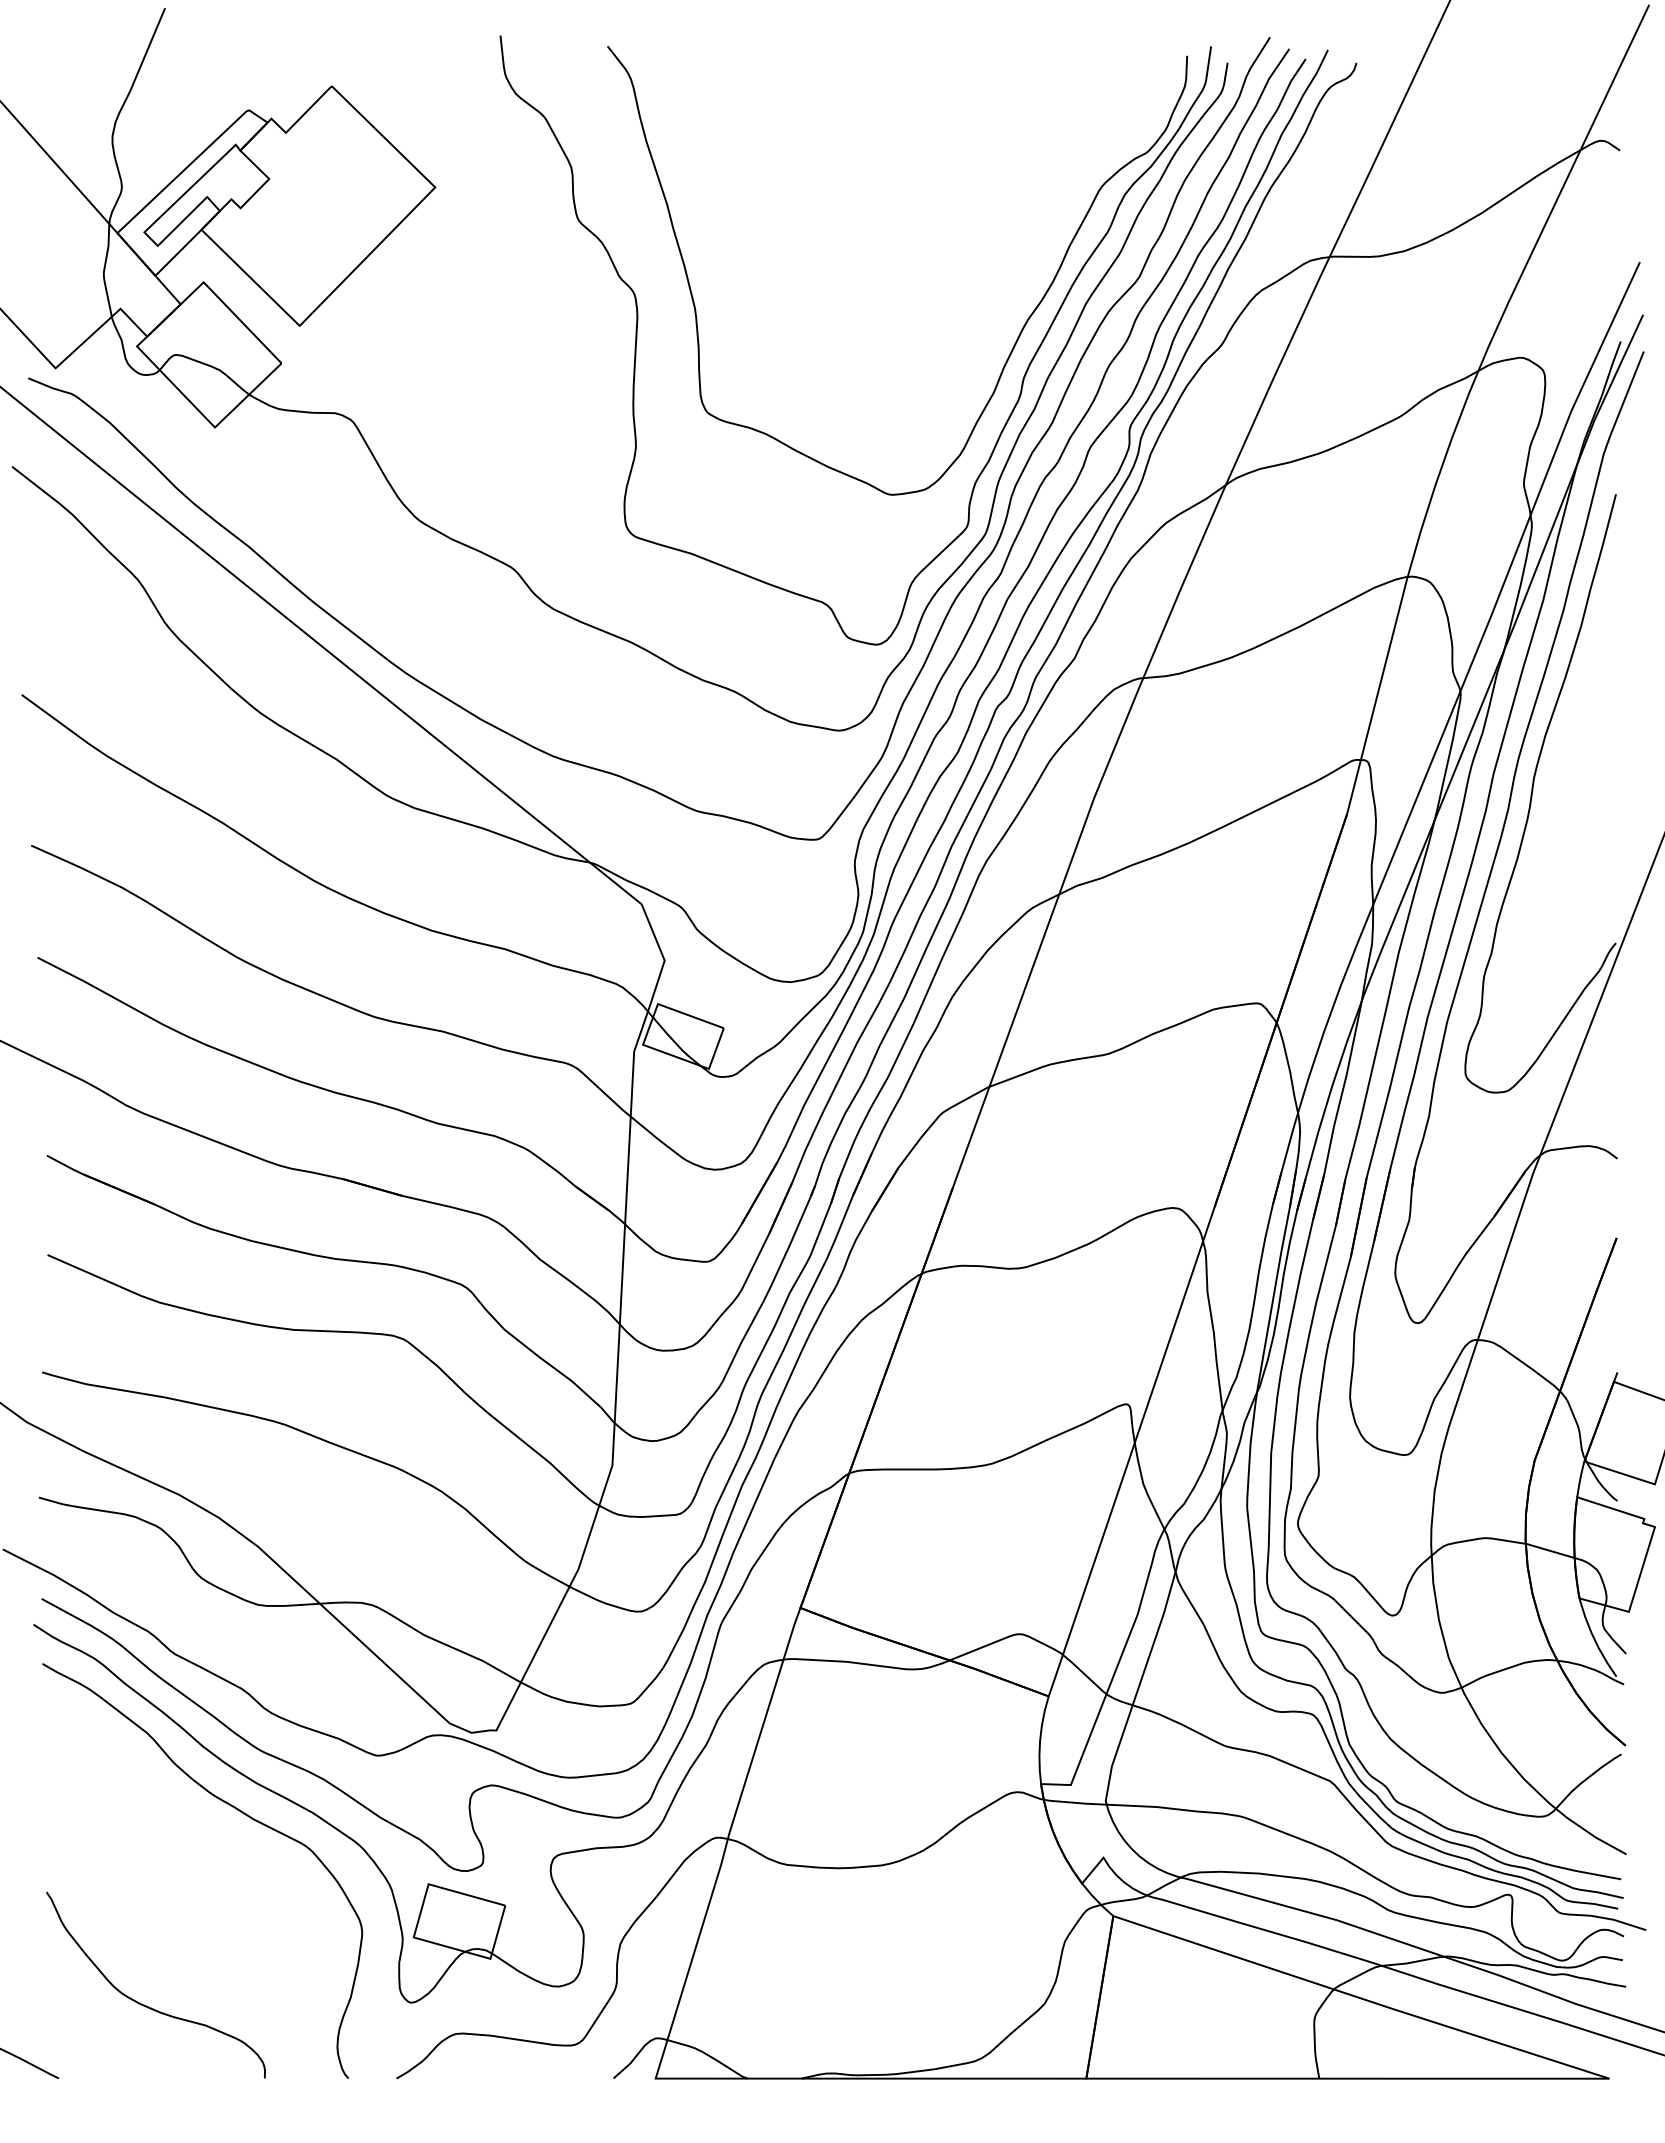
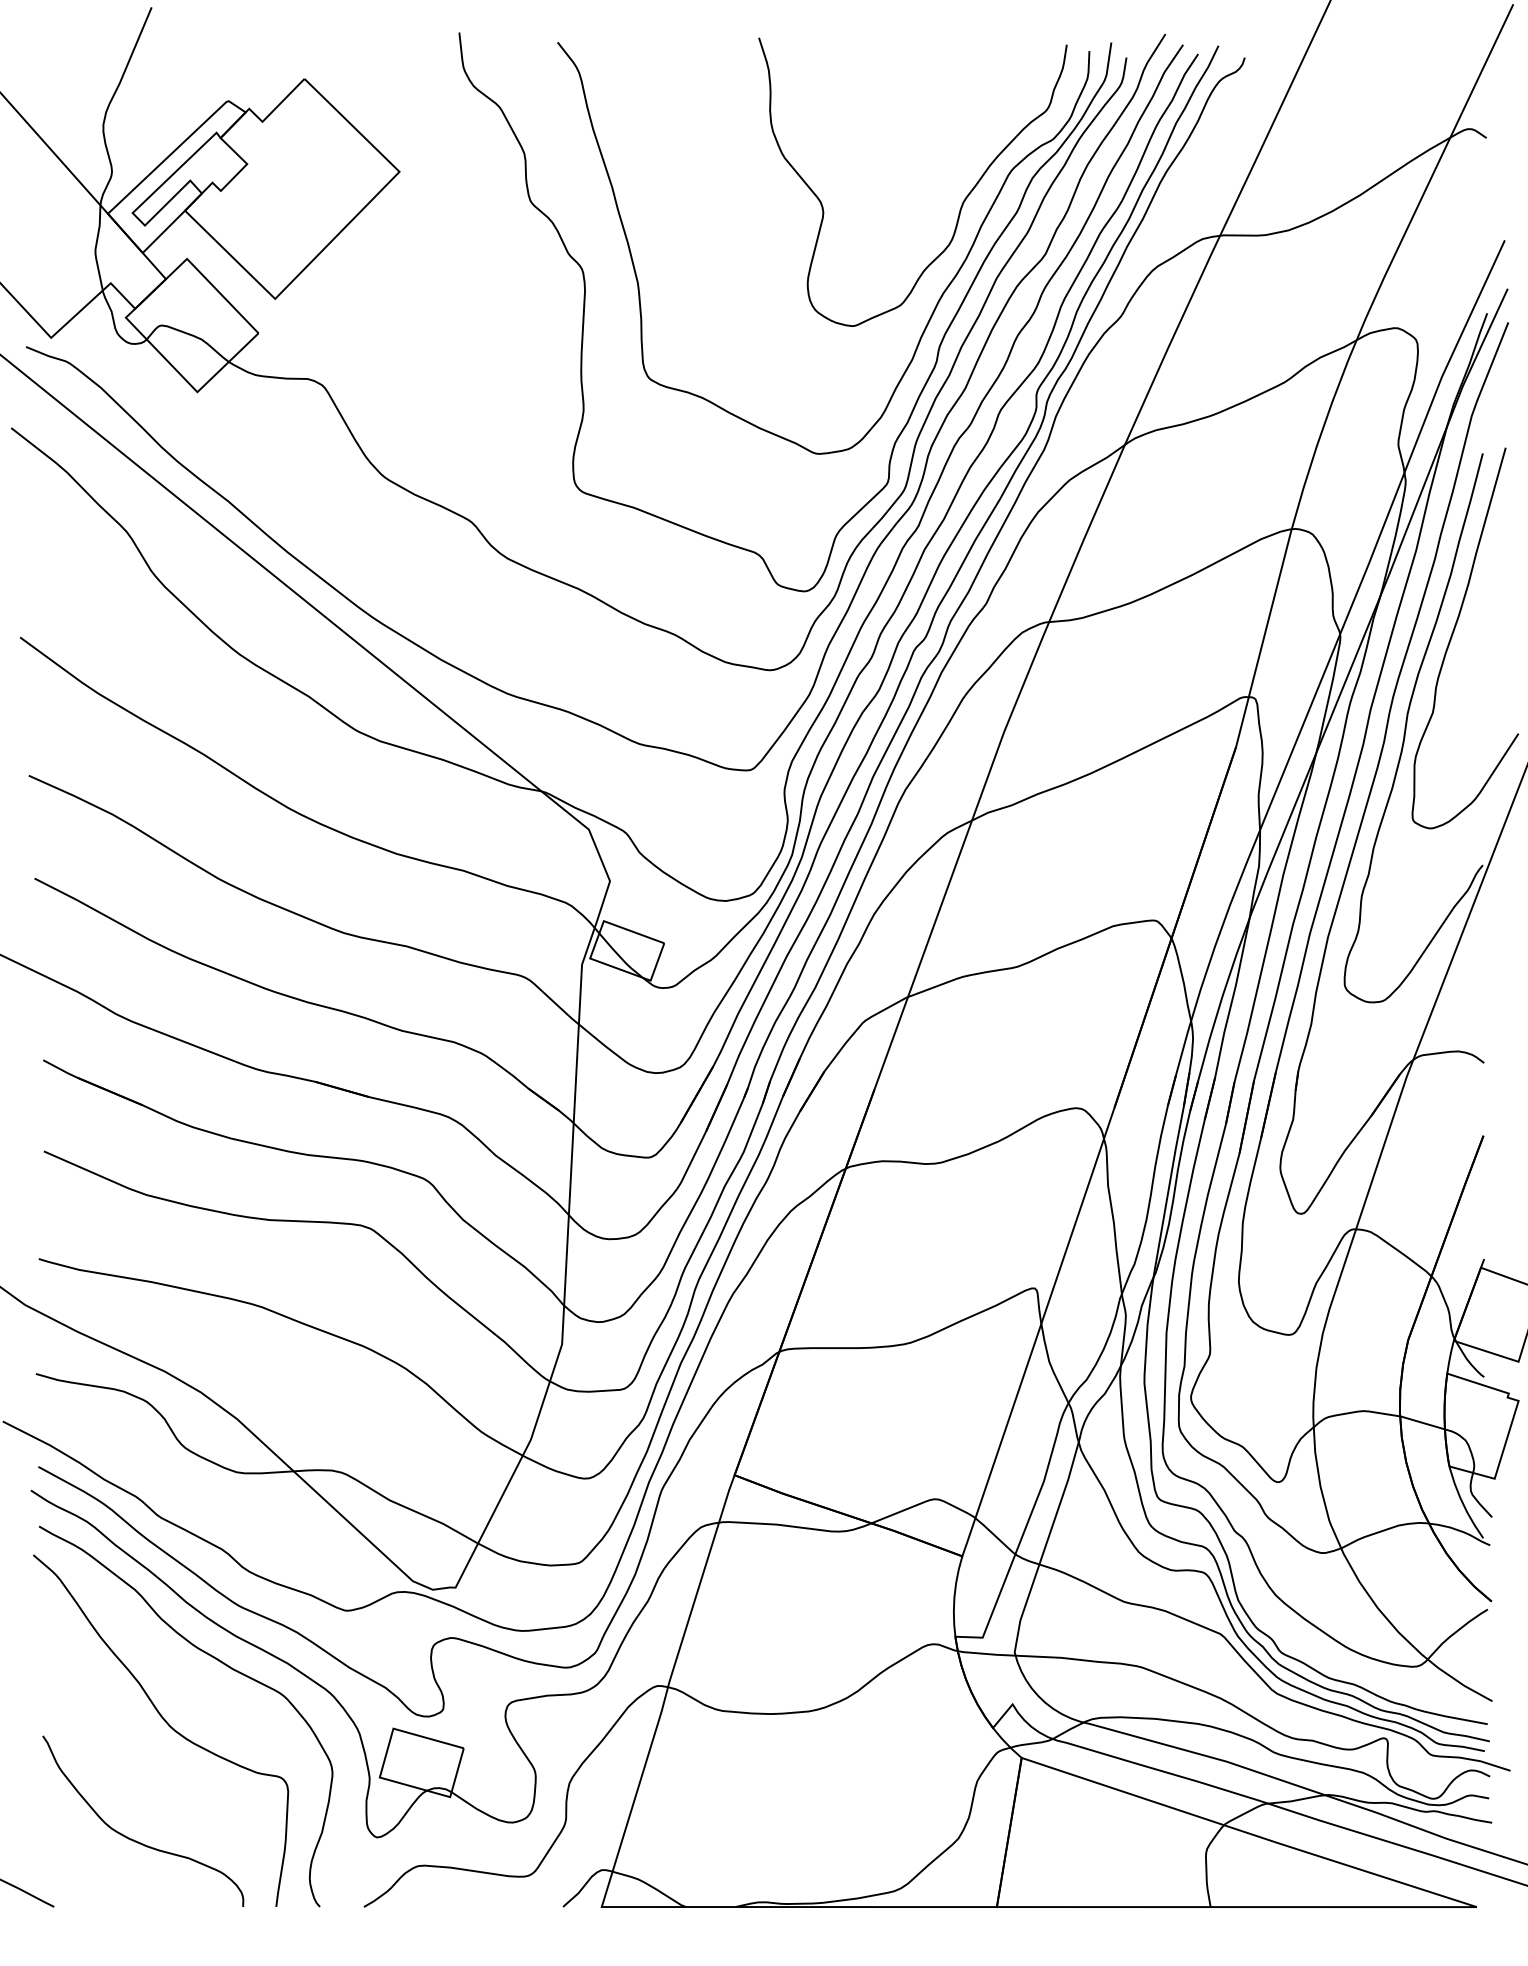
curve: (1047, 223) -> (961, 204), added
curve: (1584, 690) -> (1453, 633), added
curve: (182, 1880) -> (167, 1725), added

